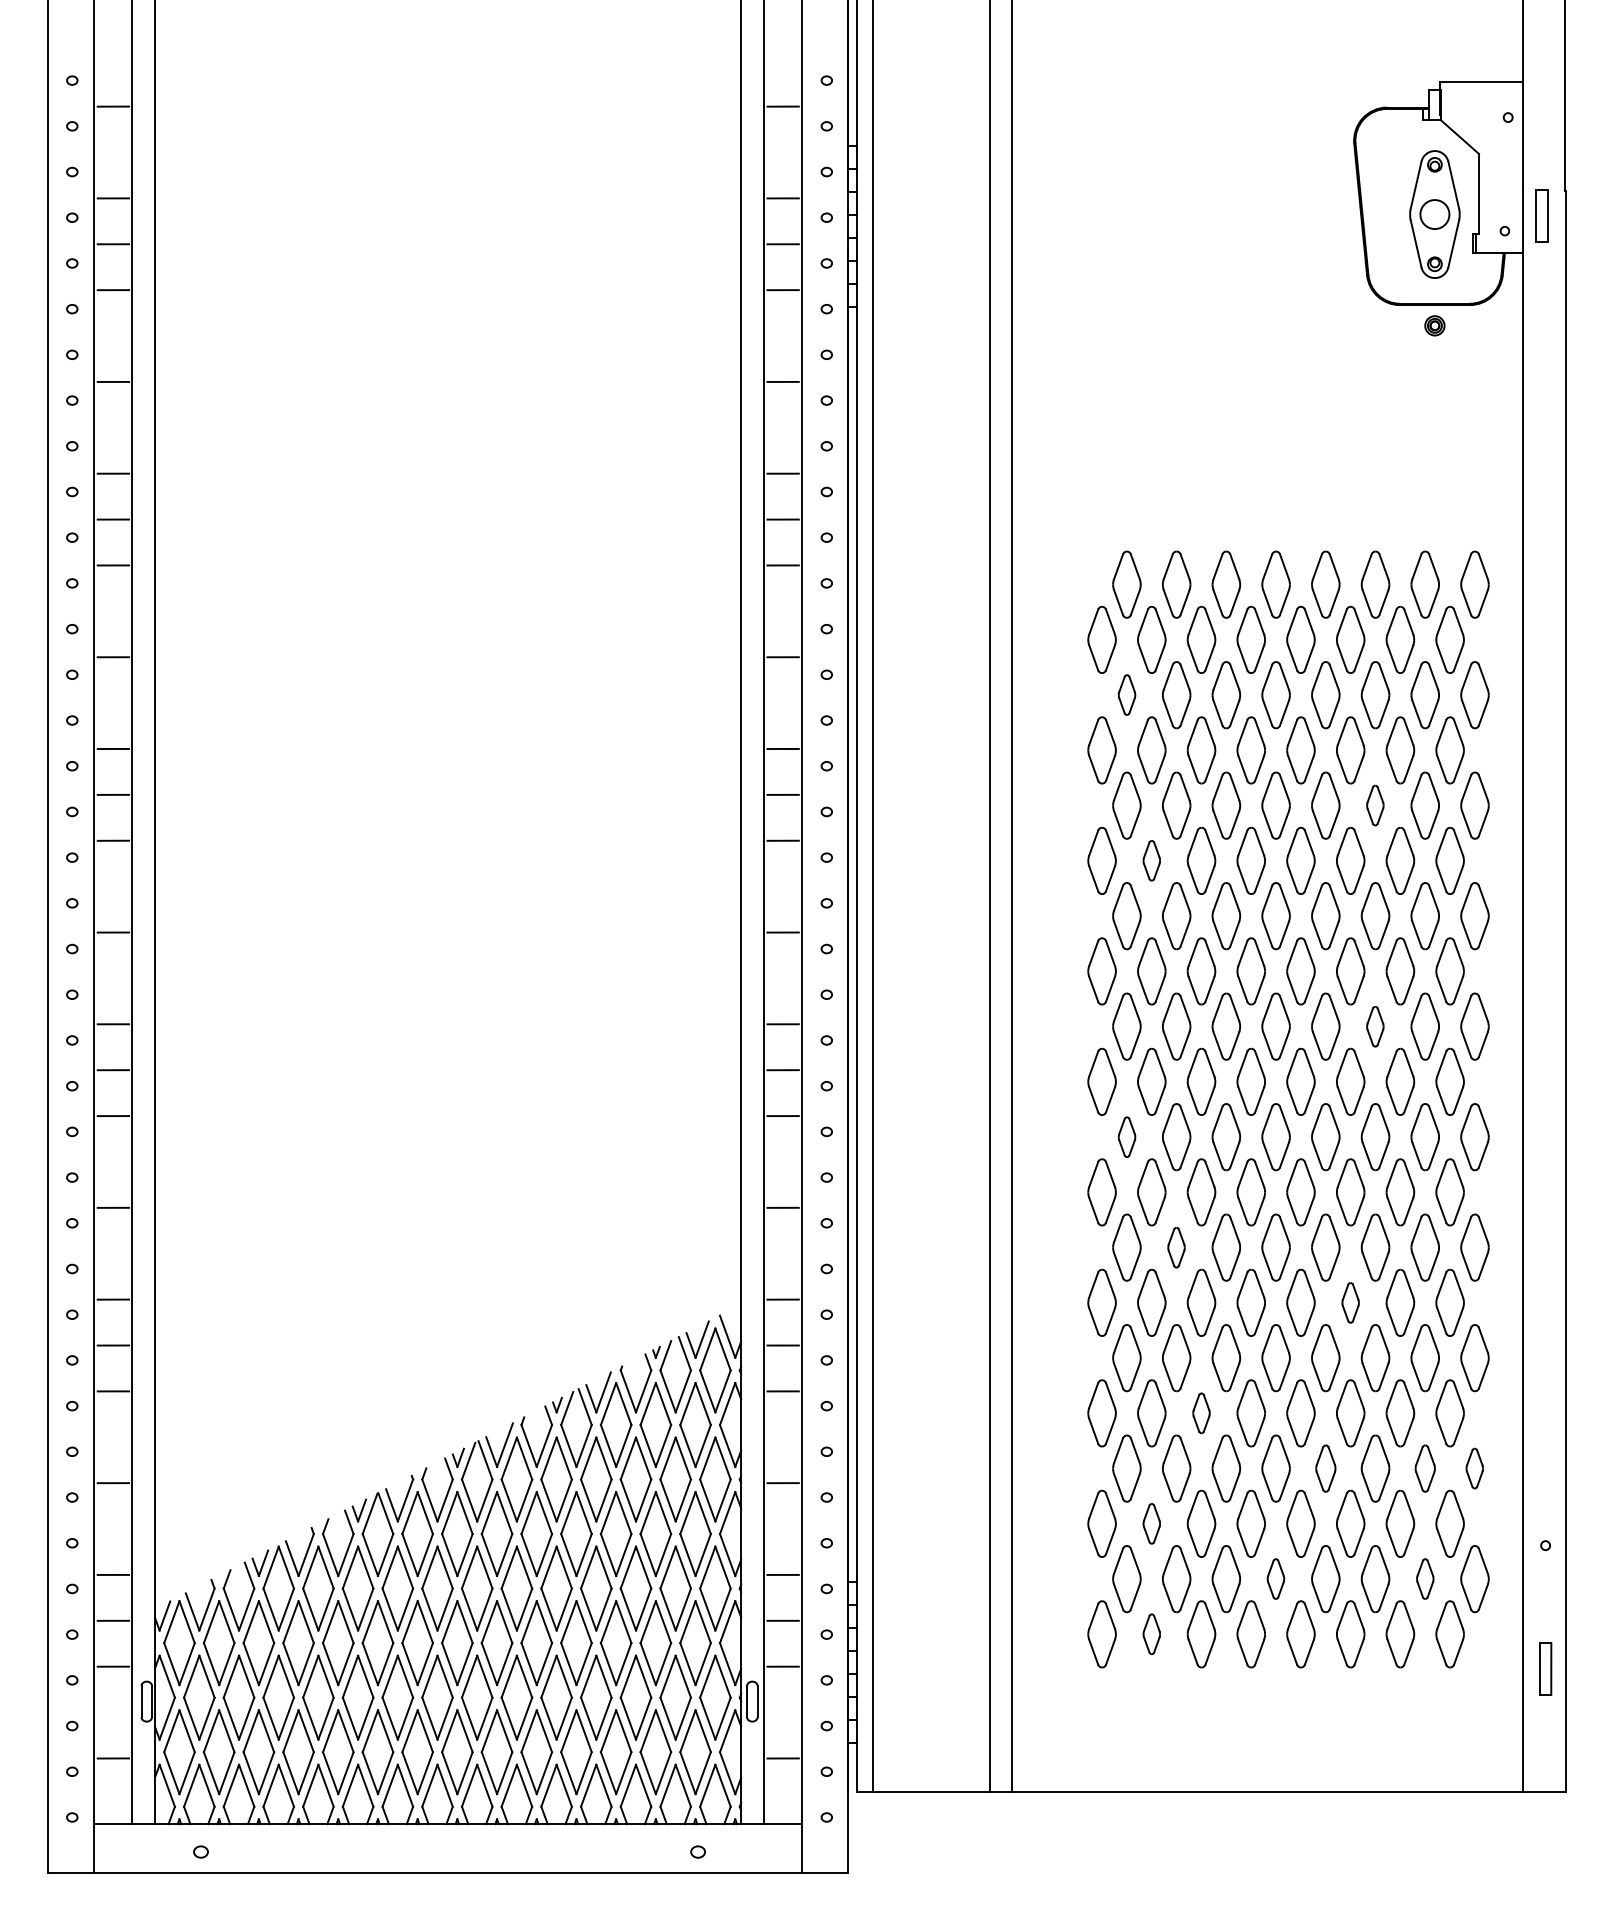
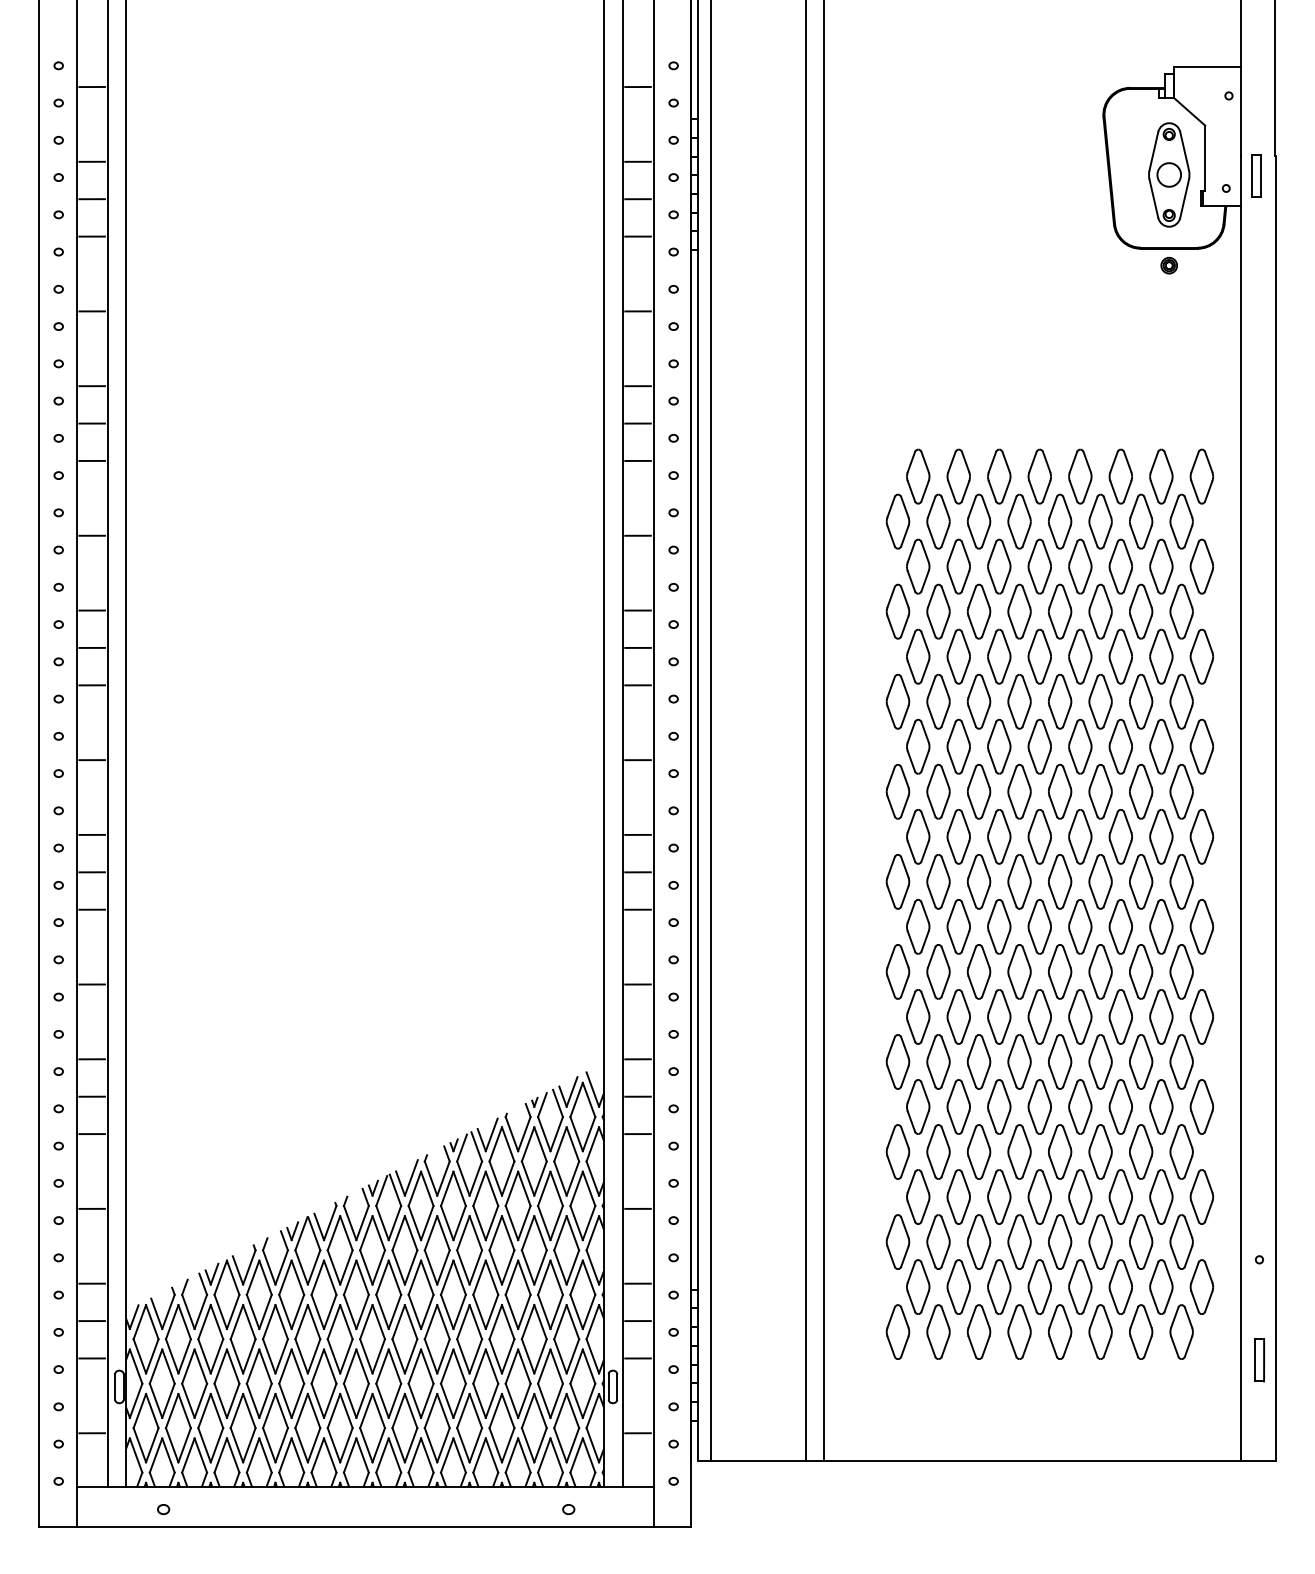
part: (1127, 694) -> (918, 566), size x1.67
part: (1375, 805) -> (1120, 656), size x1.67
part: (1151, 860) -> (938, 701), size x1.67
part: (1375, 1026) -> (1120, 836), size x1.67
part: (1127, 1136) -> (918, 926), size x1.67
part: (1176, 1247) -> (958, 1016), size x1.67
part: (1350, 1302) -> (1100, 1061), size x1.67
part: (1200, 1412) -> (978, 1151), size x1.67
part: (1326, 1467) -> (1080, 1196), size x1.43
part: (1425, 1467) -> (1161, 1196), size x1.43
part: (1474, 1467) -> (1201, 1196), size x1.67
part: (1151, 1523) -> (938, 1241), size x1.67
part: (1275, 1578) -> (1039, 1286), size x1.67
part: (1425, 1578) -> (1161, 1286), size x1.67
part: (1151, 1633) -> (938, 1331), size x1.67

